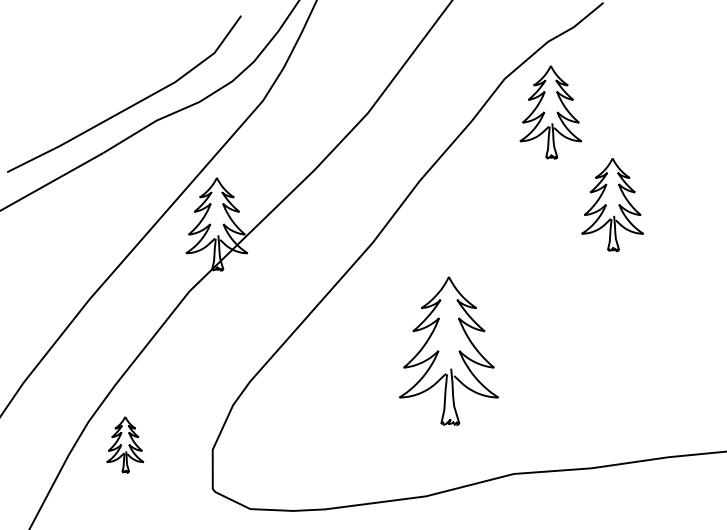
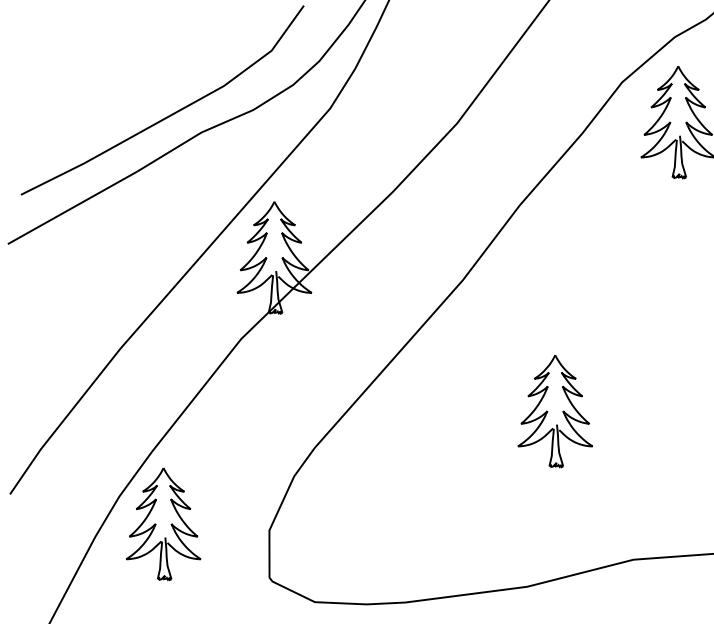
part: (449, 351) -> (555, 411), size x0.62
part: (125, 444) -> (163, 524), size x1.67

